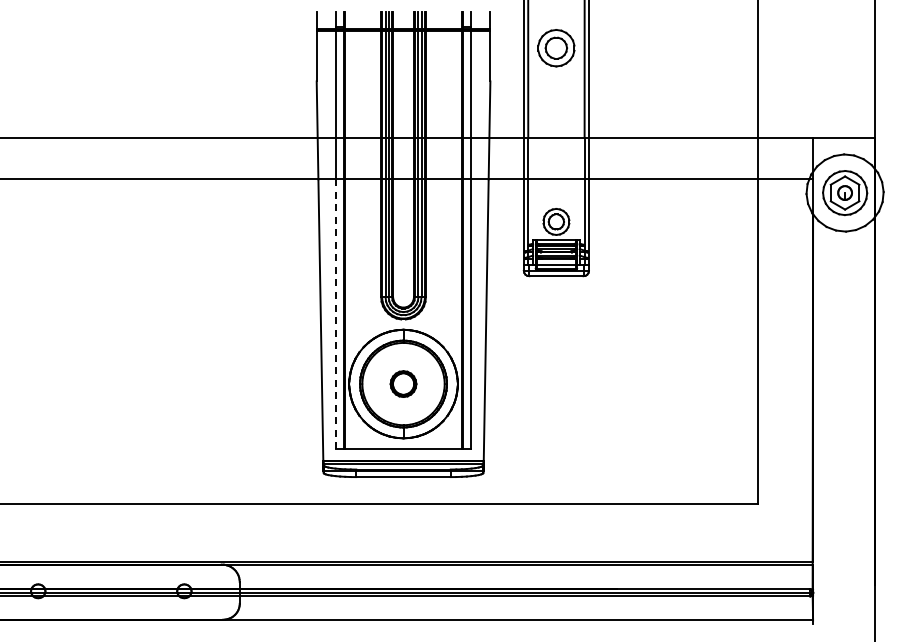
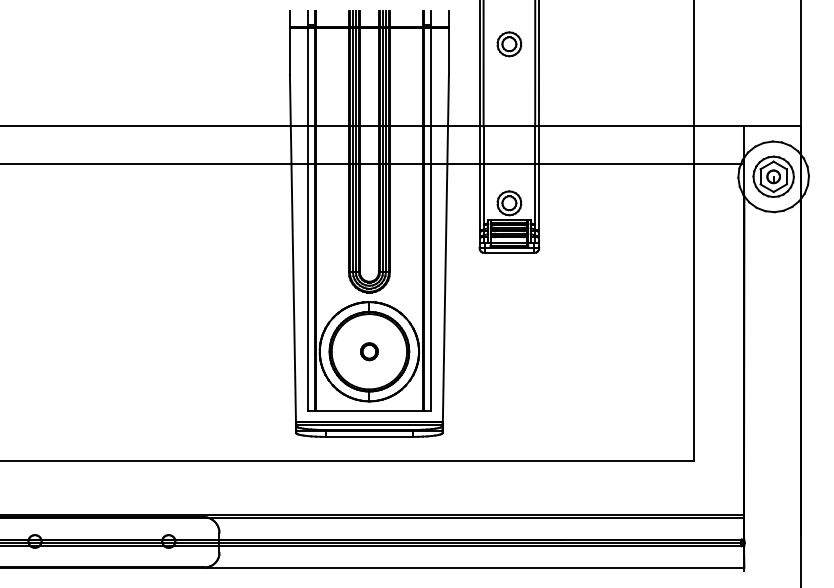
part: (556, 48) -> (509, 44), size x0.71
line: (336, 314) -> (308, 288), dashed -> solid
part: (403, 383) -> (369, 351), size x0.71

